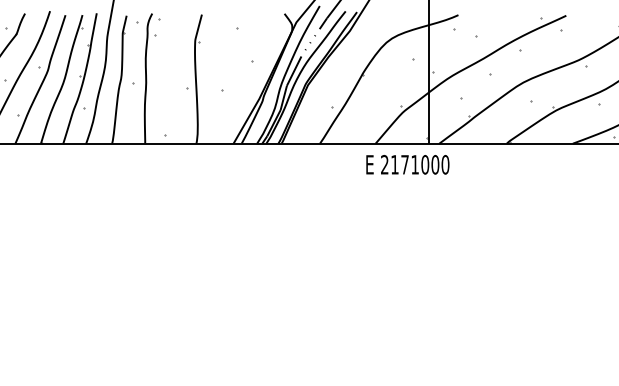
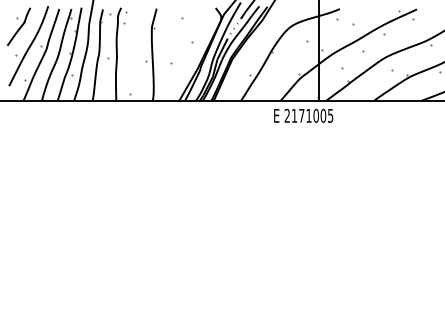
text: (445, 164) -> (330, 115), 2171000 -> 2171005

